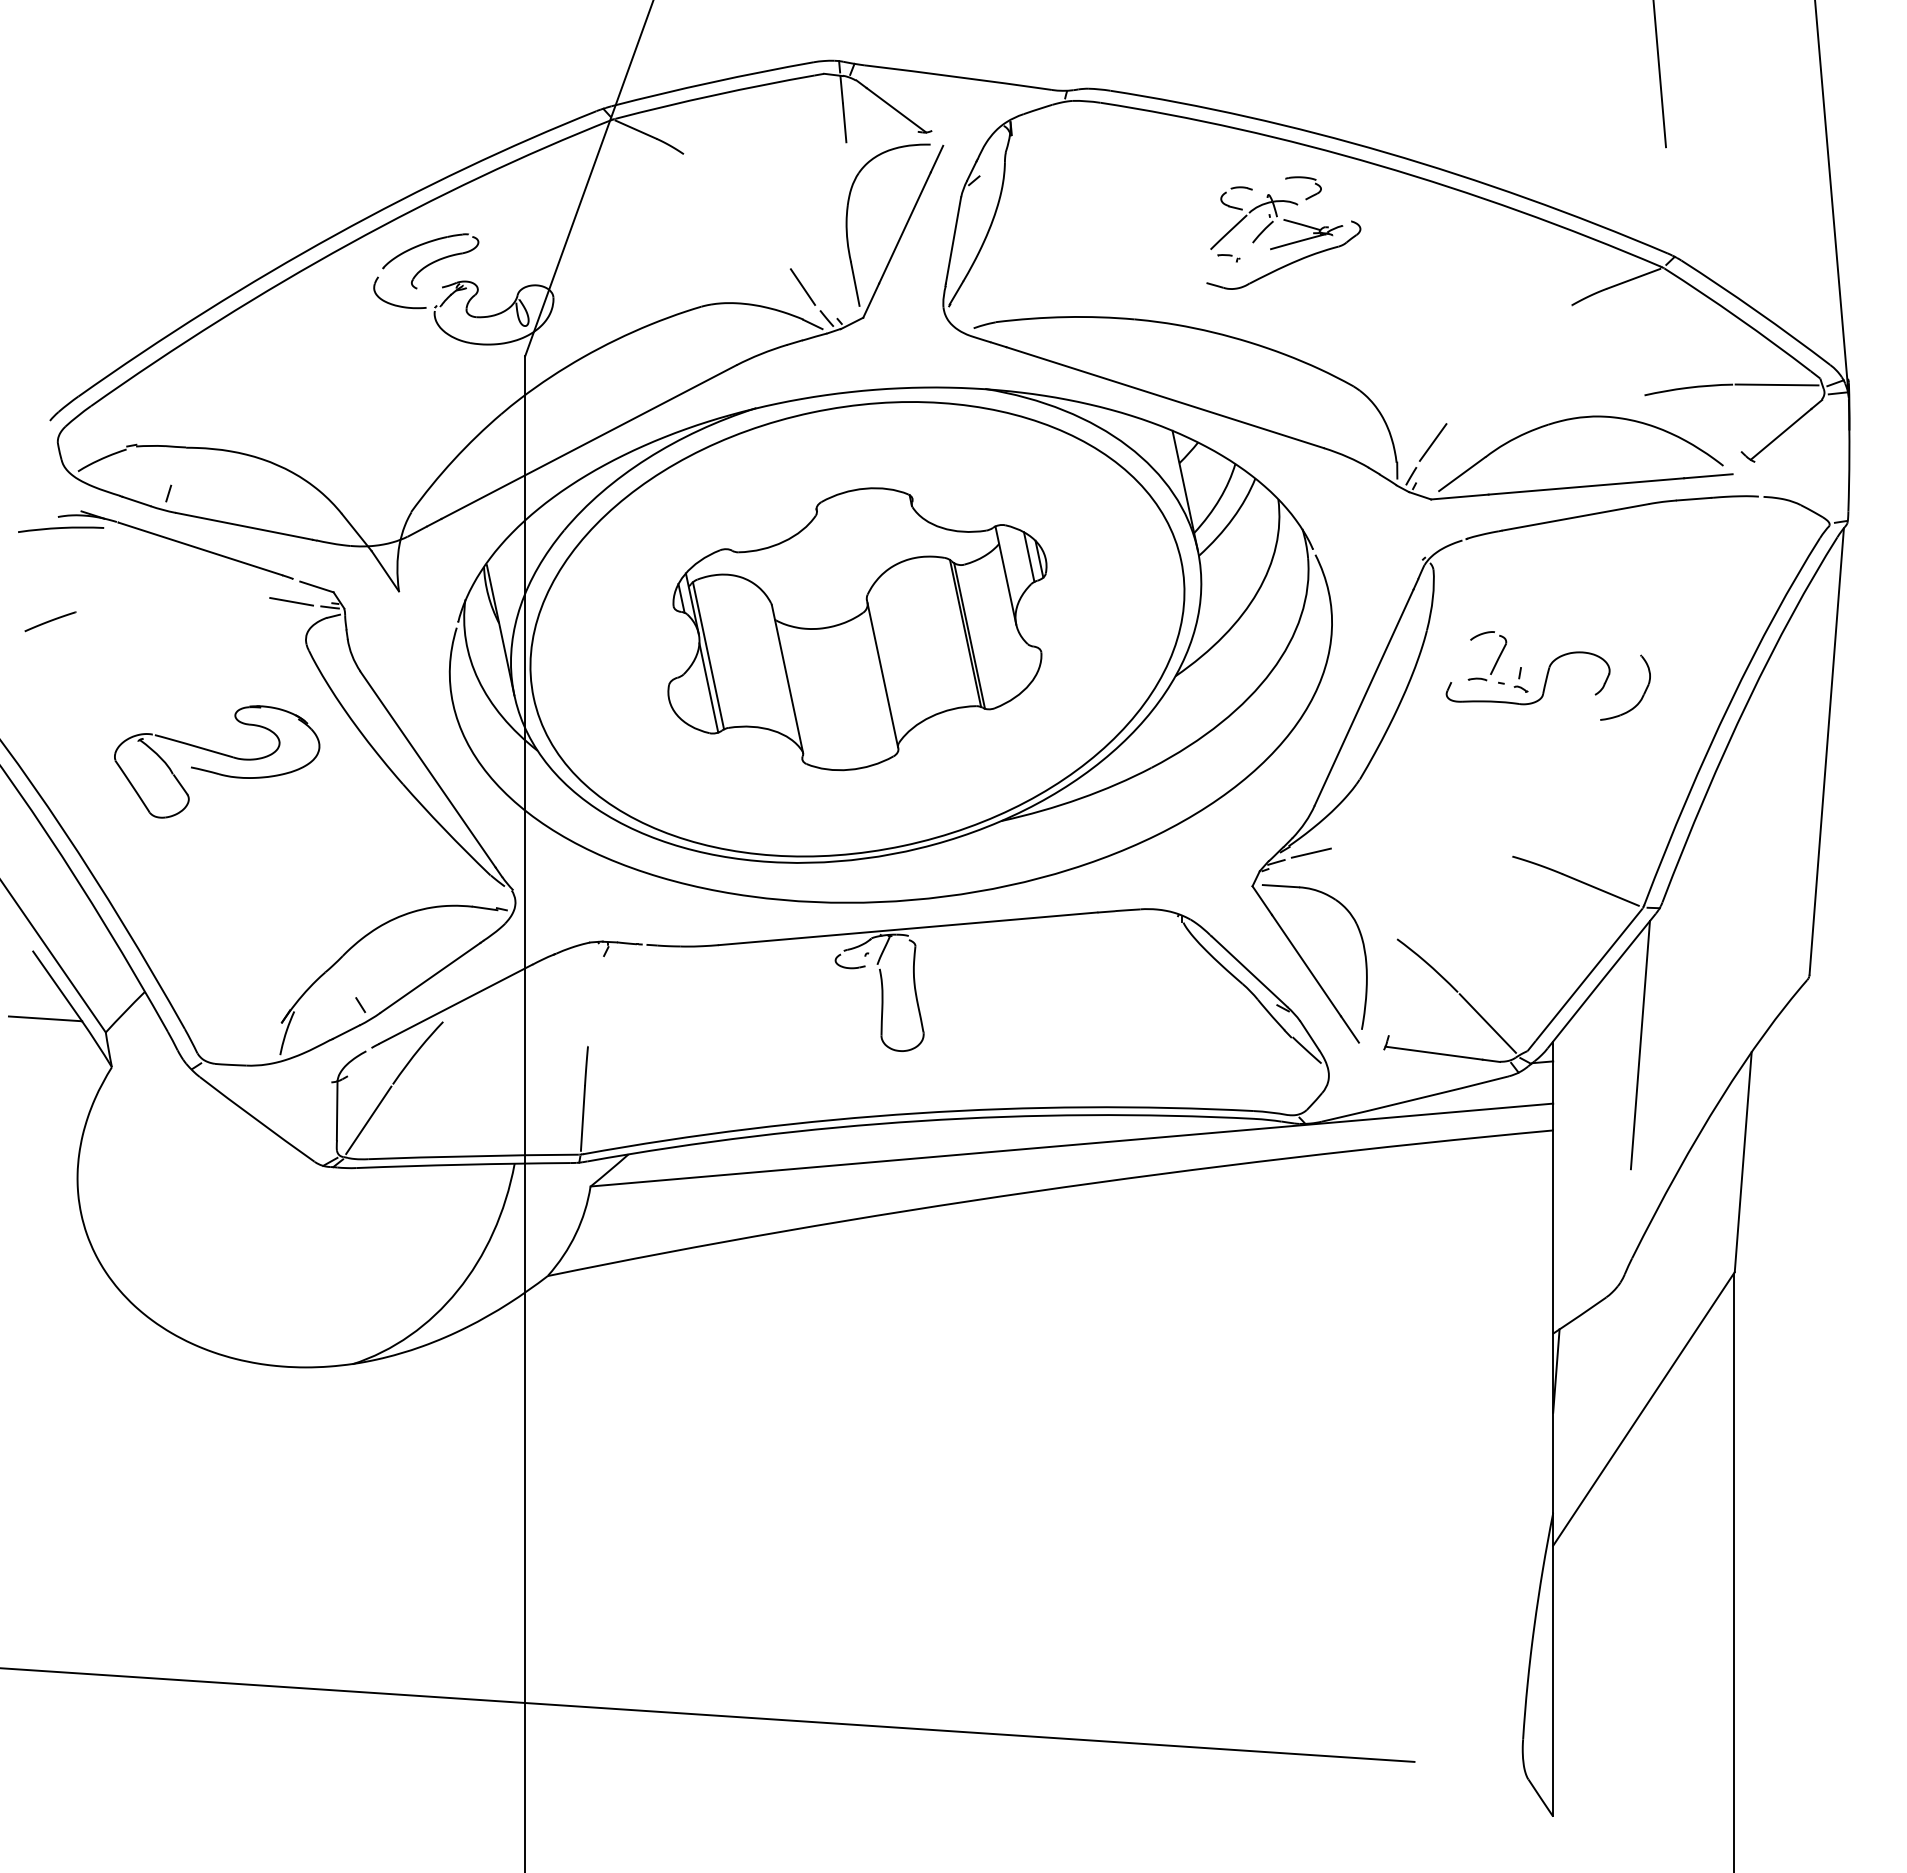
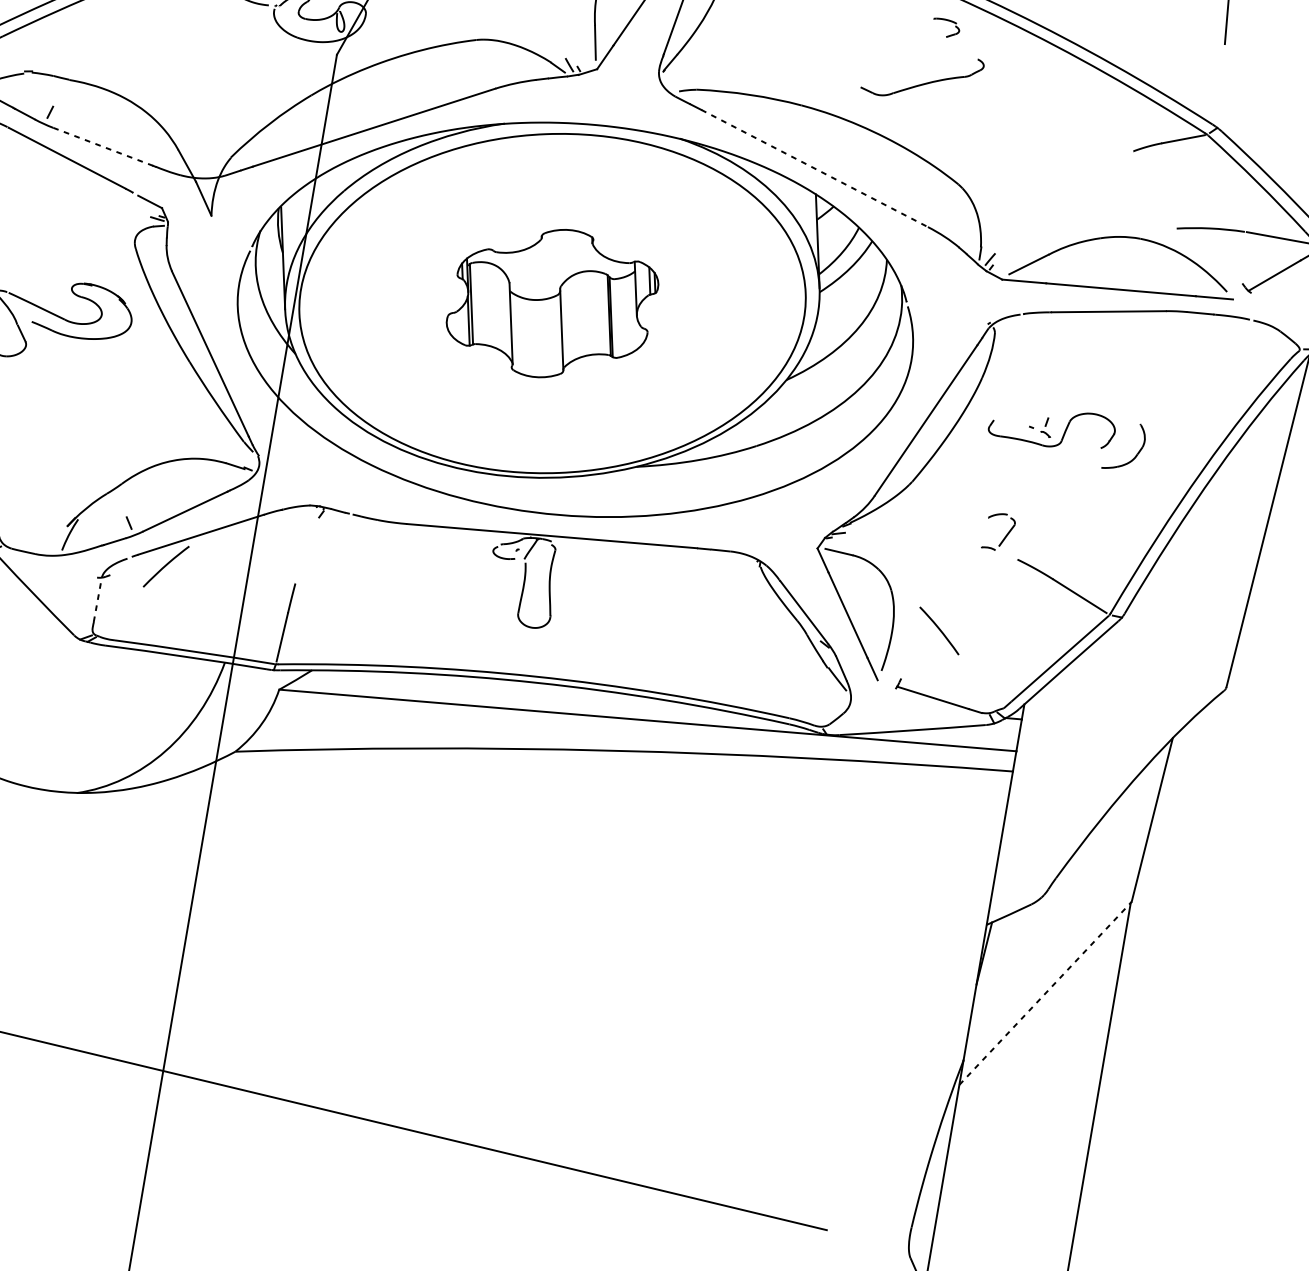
part: (1276, 224) -> (921, 52), removed
line: (802, 286) -> (555, 37), removed
line: (1165, 397) -> (814, 168), solid -> dashed
line: (1432, 442) -> (1010, 236), removed
line: (244, 526) -> (103, 146), solid -> dashed
line: (291, 601) -> (129, 209), removed
part: (857, 629) -> (552, 303), size x0.7
part: (1496, 660) -> (1005, 536), moved
line: (1310, 852) -> (865, 530), removed
line: (1487, 1023) -> (977, 682), removed
line: (1639, 1045) -> (1089, 718), removed
line: (337, 1110) -> (98, 599), solid -> dashed
line: (368, 1120) -> (120, 611), removed
line: (1644, 1408) -> (1045, 993), solid -> dashed

